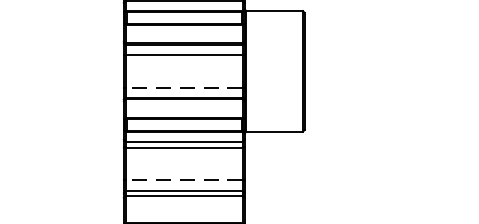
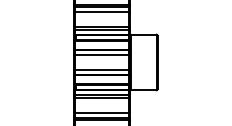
line: (185, 88) -> (102, 70), dashed -> solid
line: (185, 179) -> (102, 112), dashed -> solid

